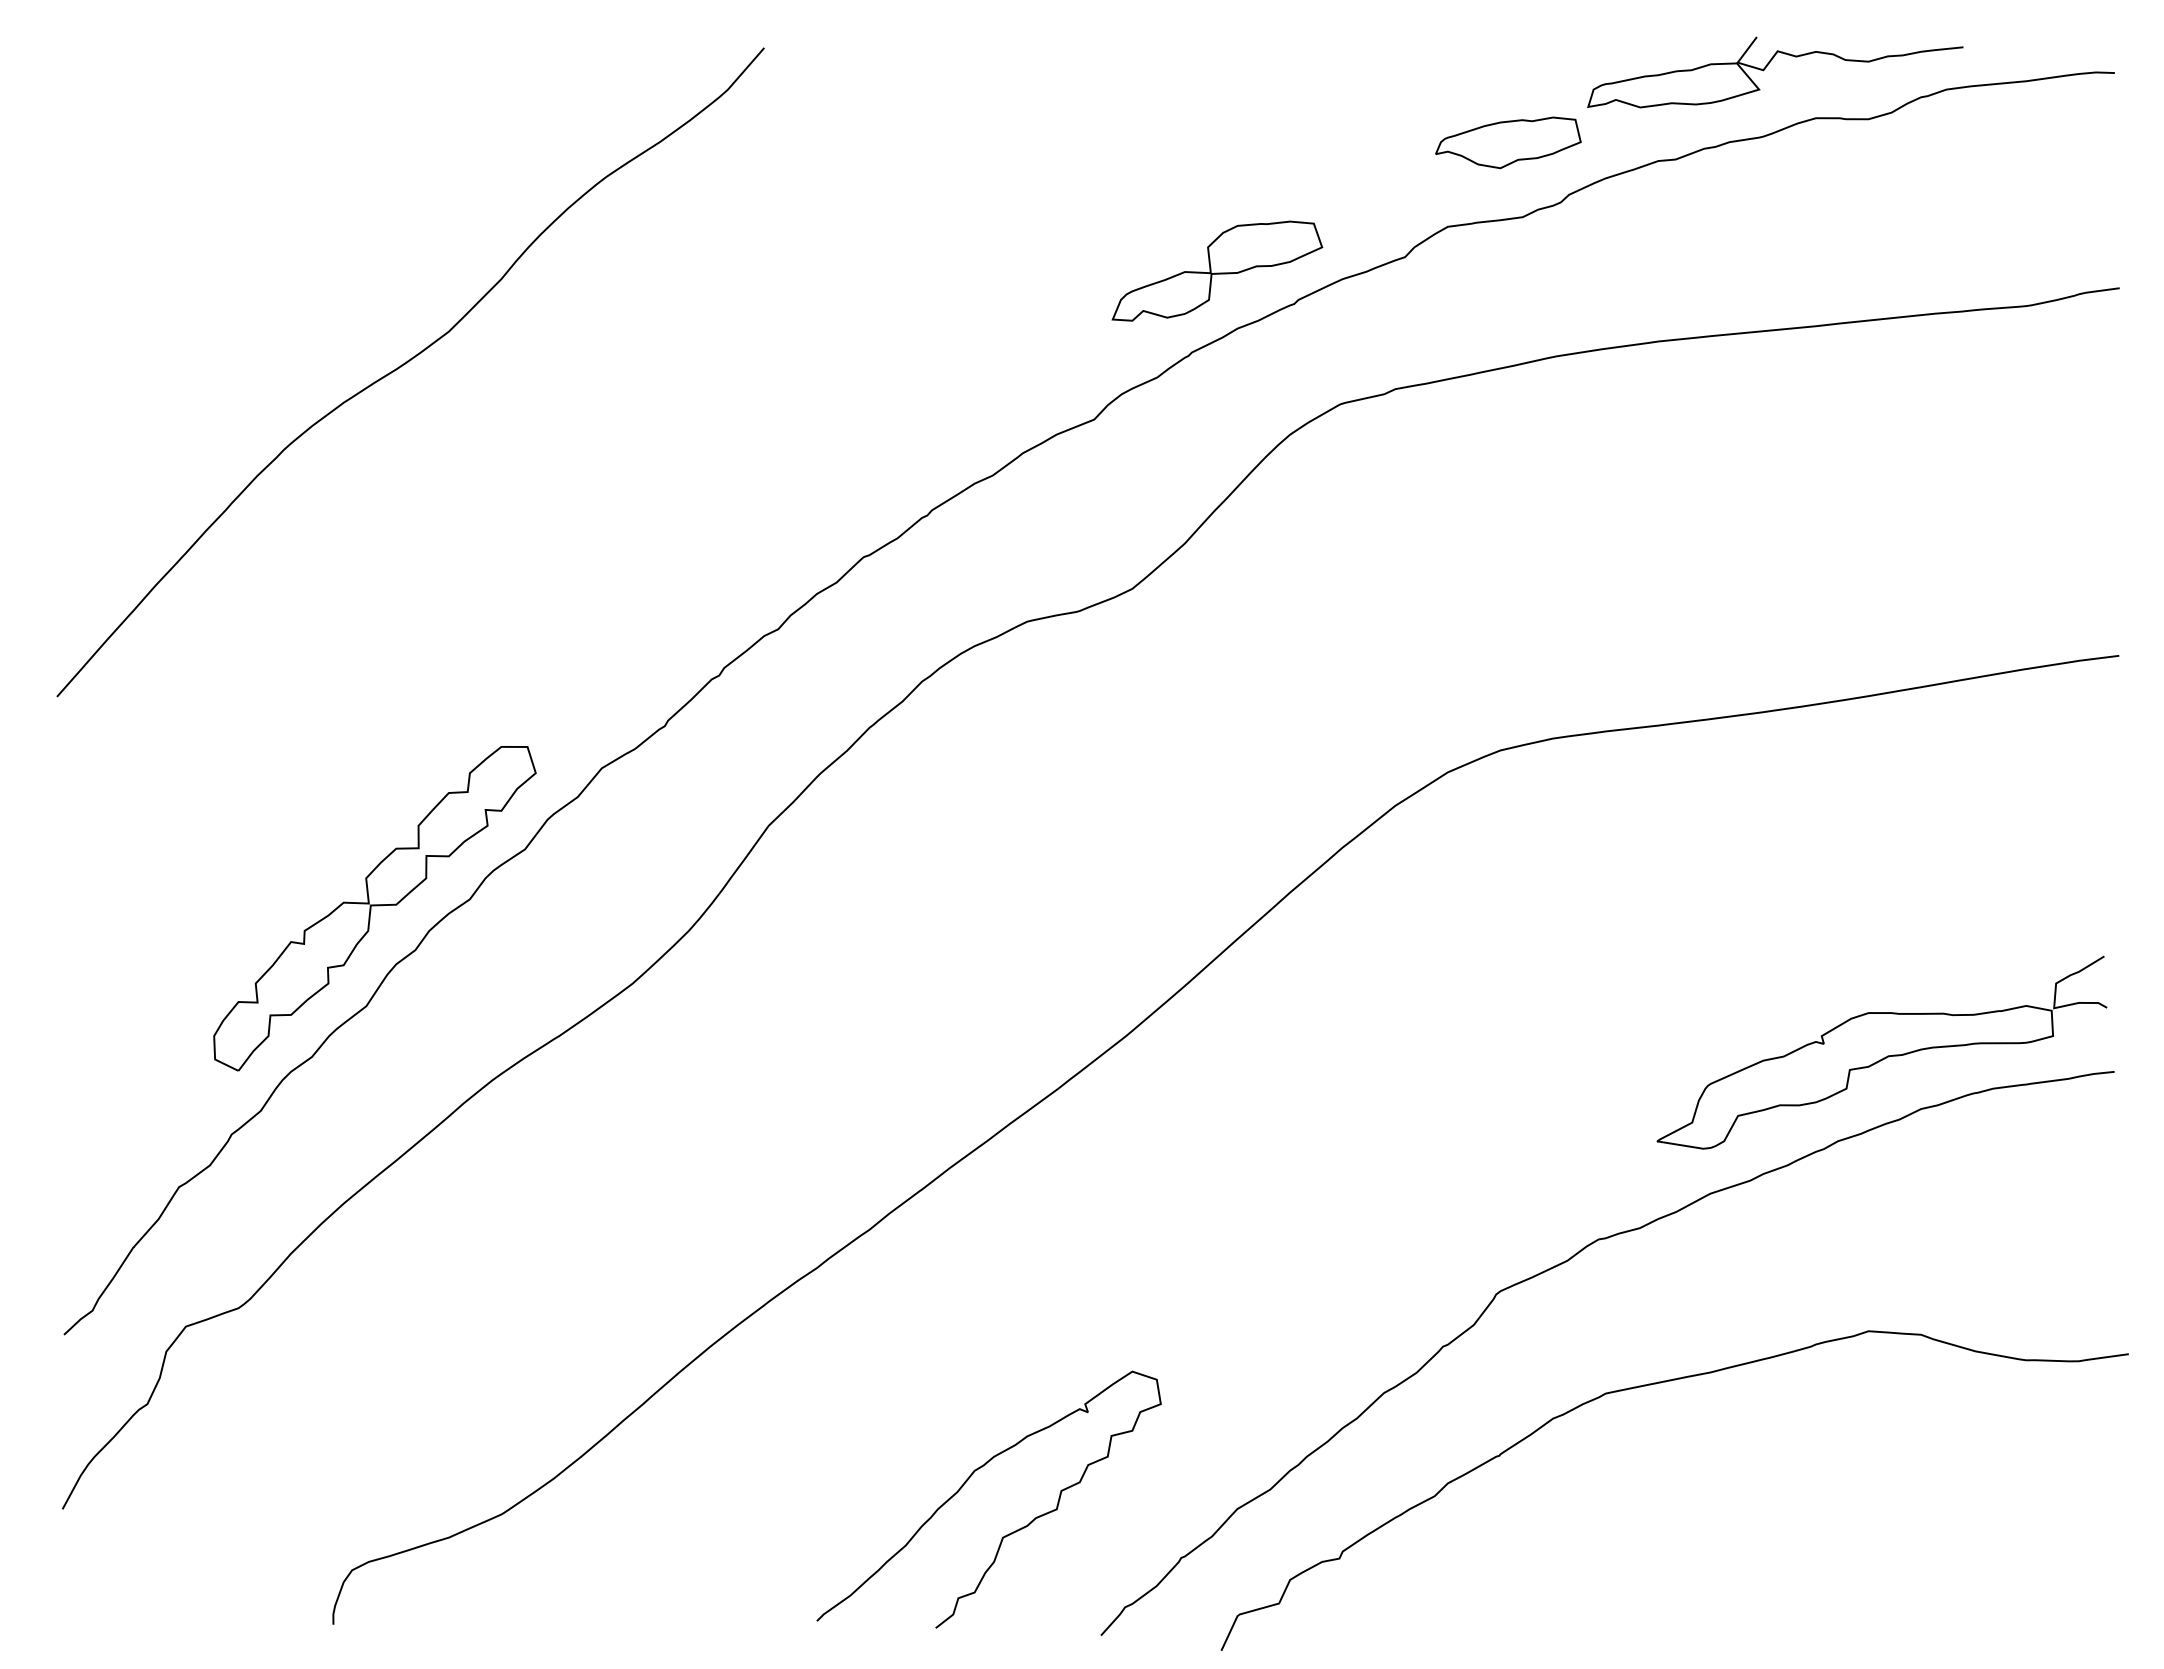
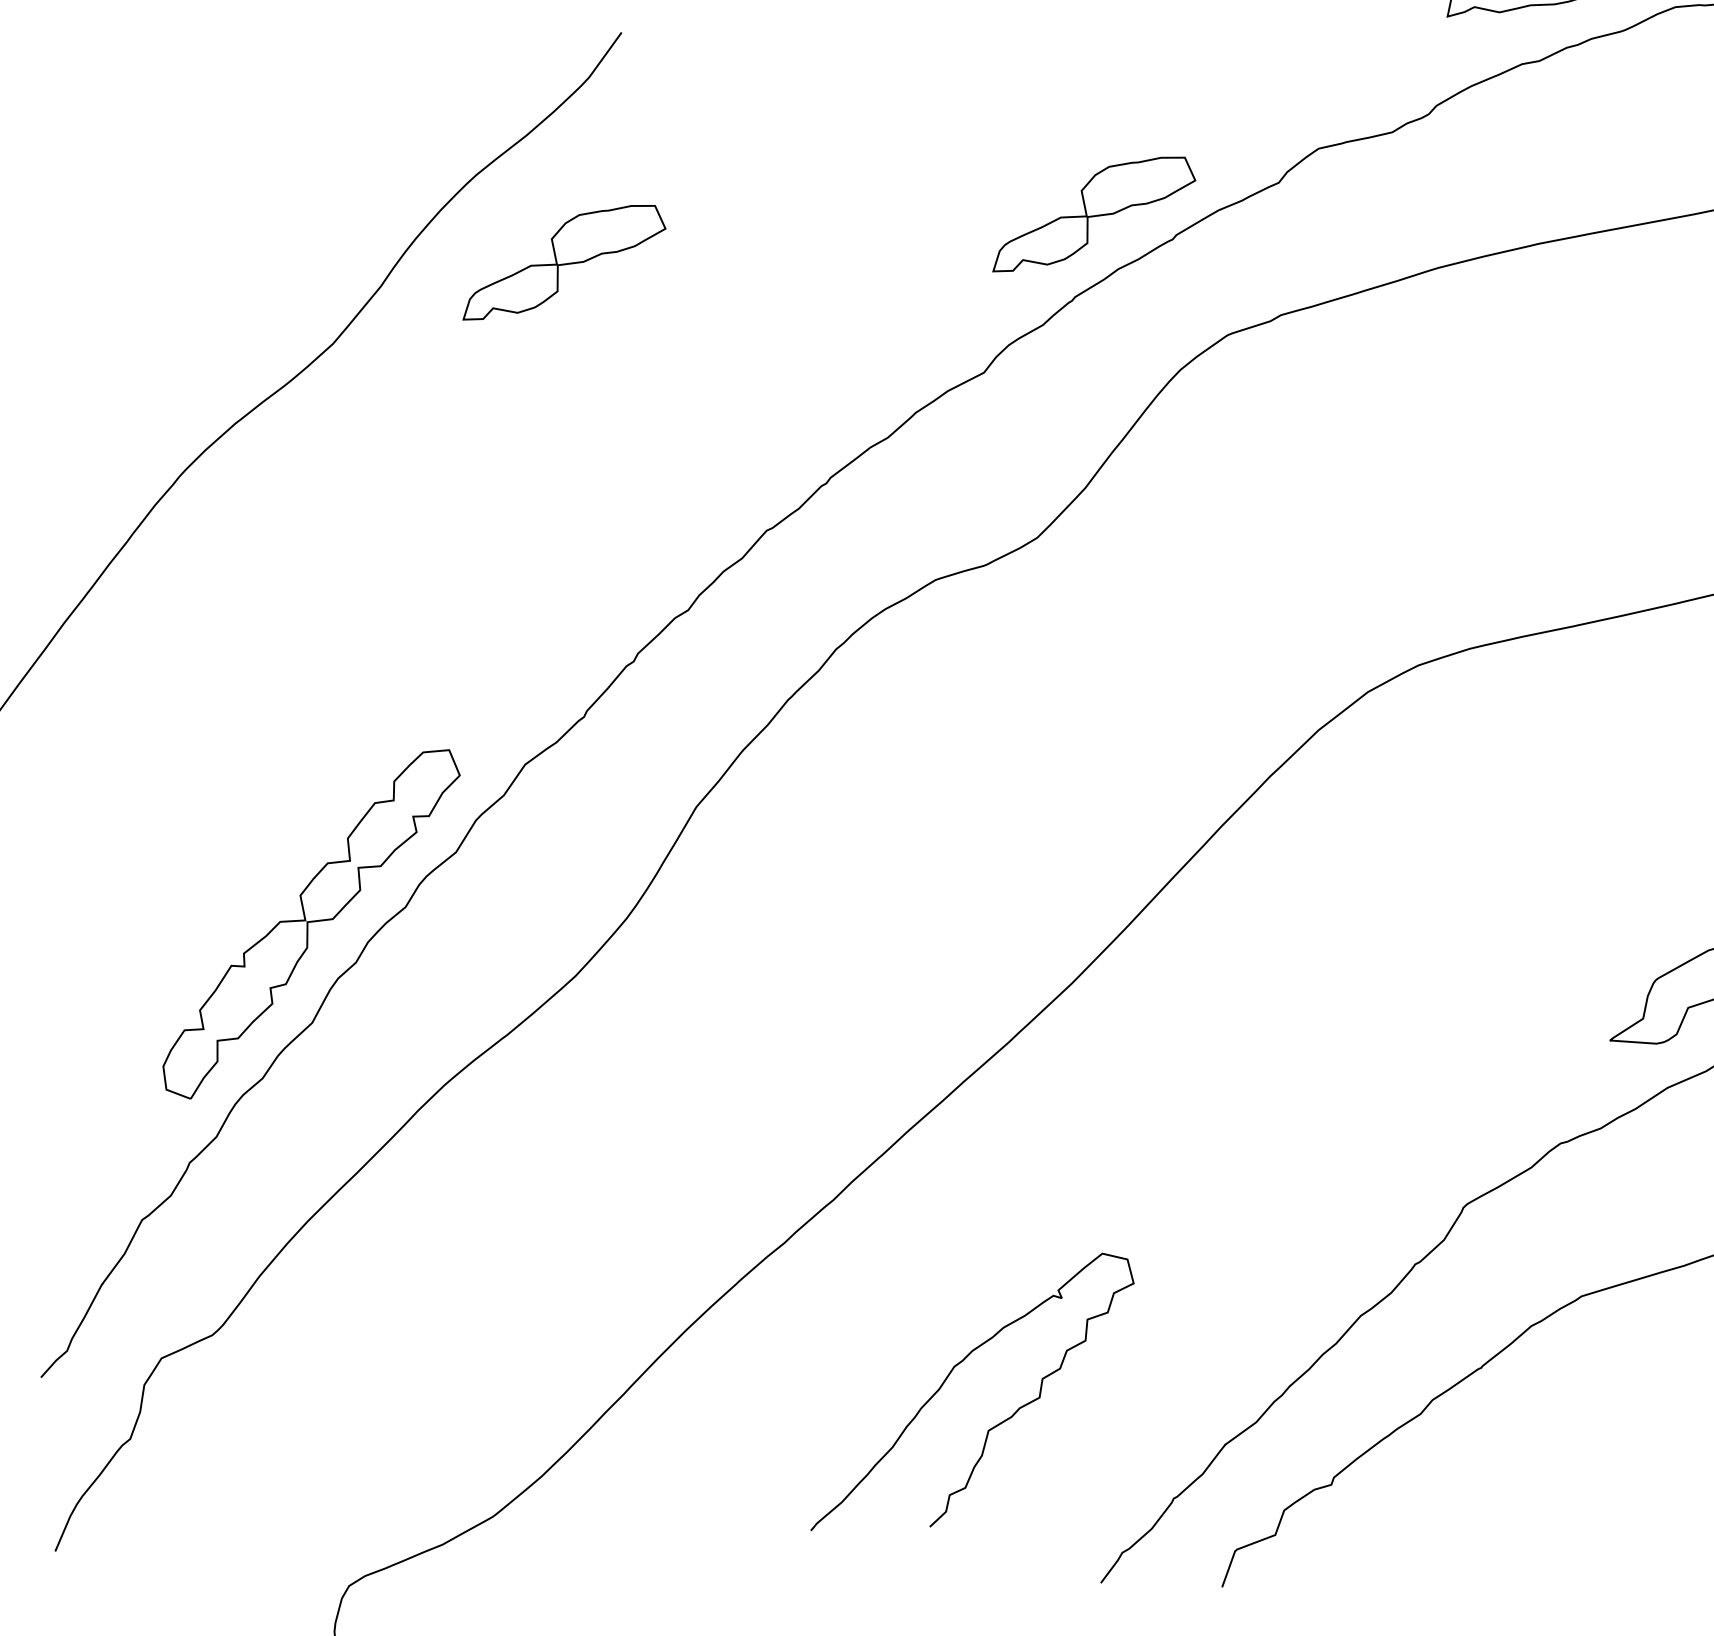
part: (1508, 142) -> (1371, 59), removed
part: (685, 270) -> (563, 261), added
curve: (968, 1480) -> (949, 1376), moved

